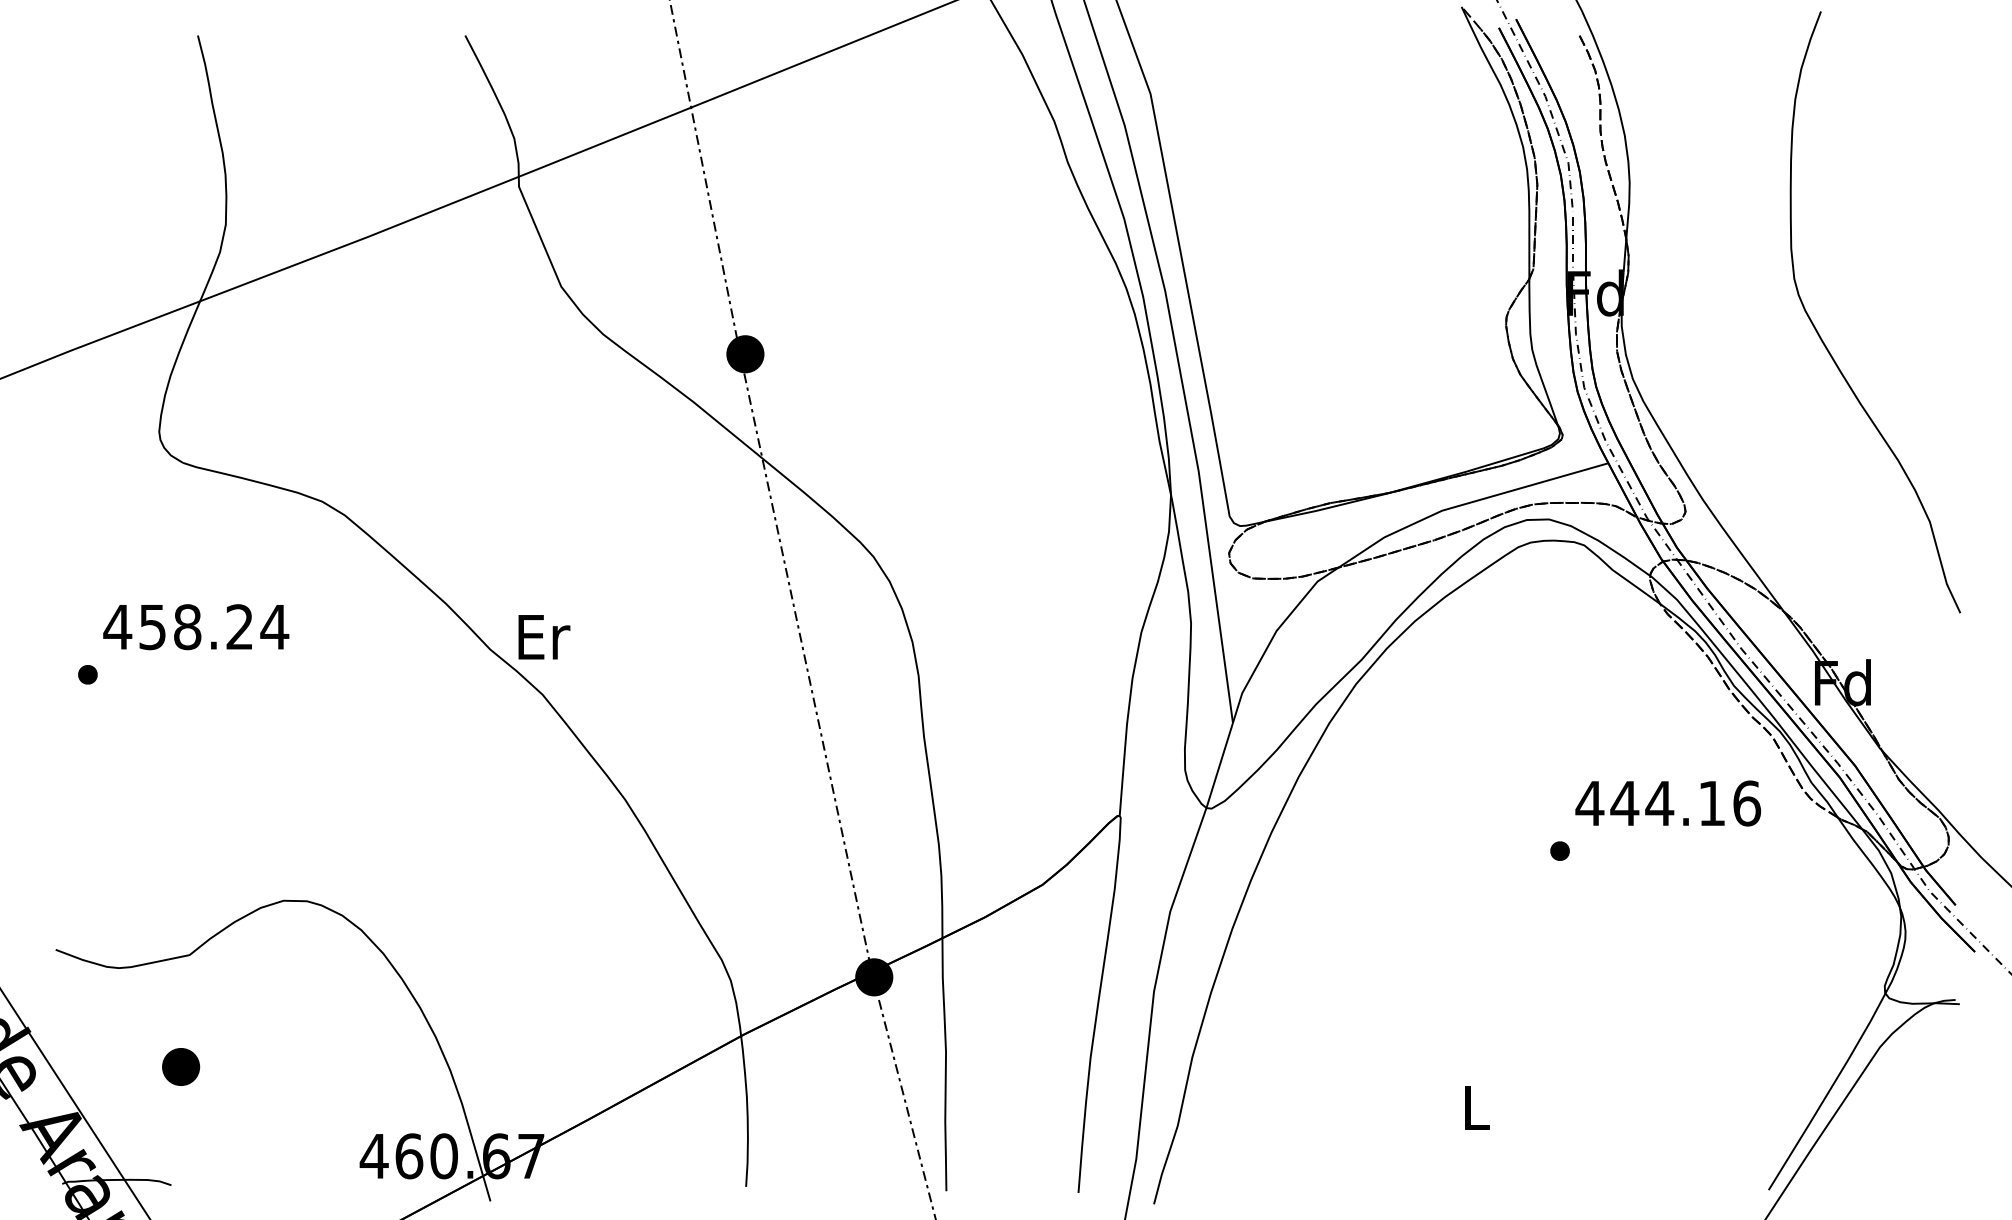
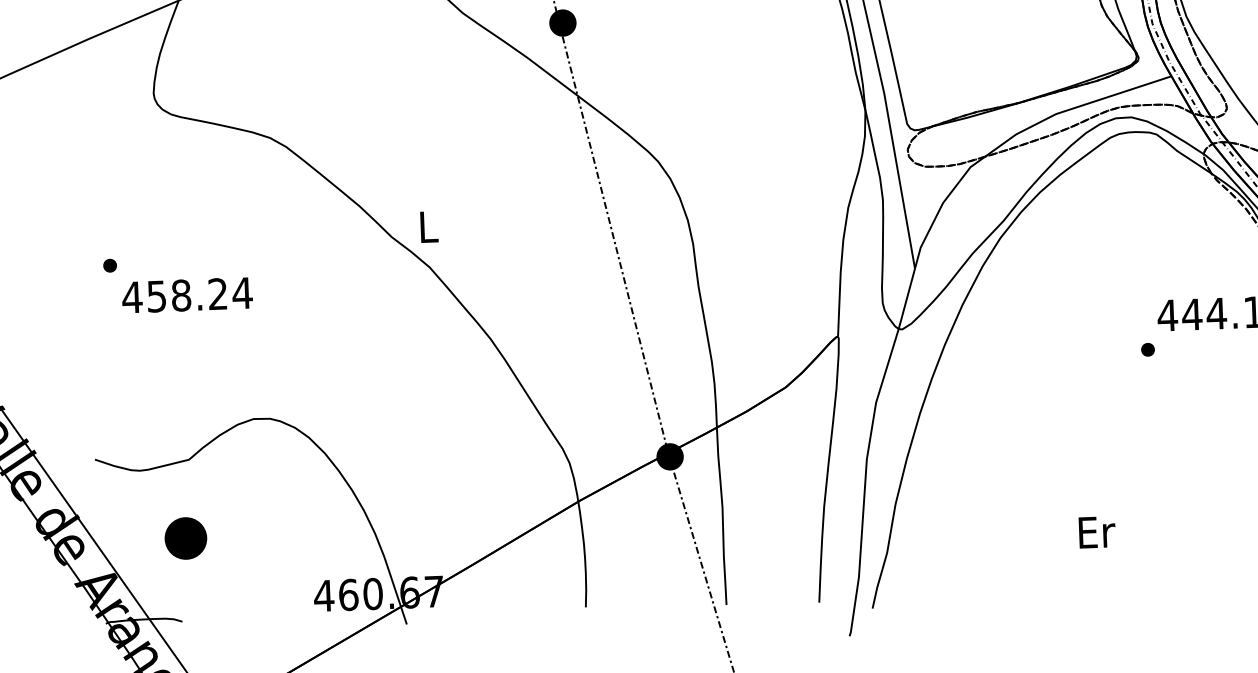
text: (196, 627) -> (187, 295), moved
text: (544, 637) -> (429, 227), Er -> L
part: (181, 1066) -> (186, 538), size x1.6
text: (1477, 1107) -> (1096, 531), L -> Er

